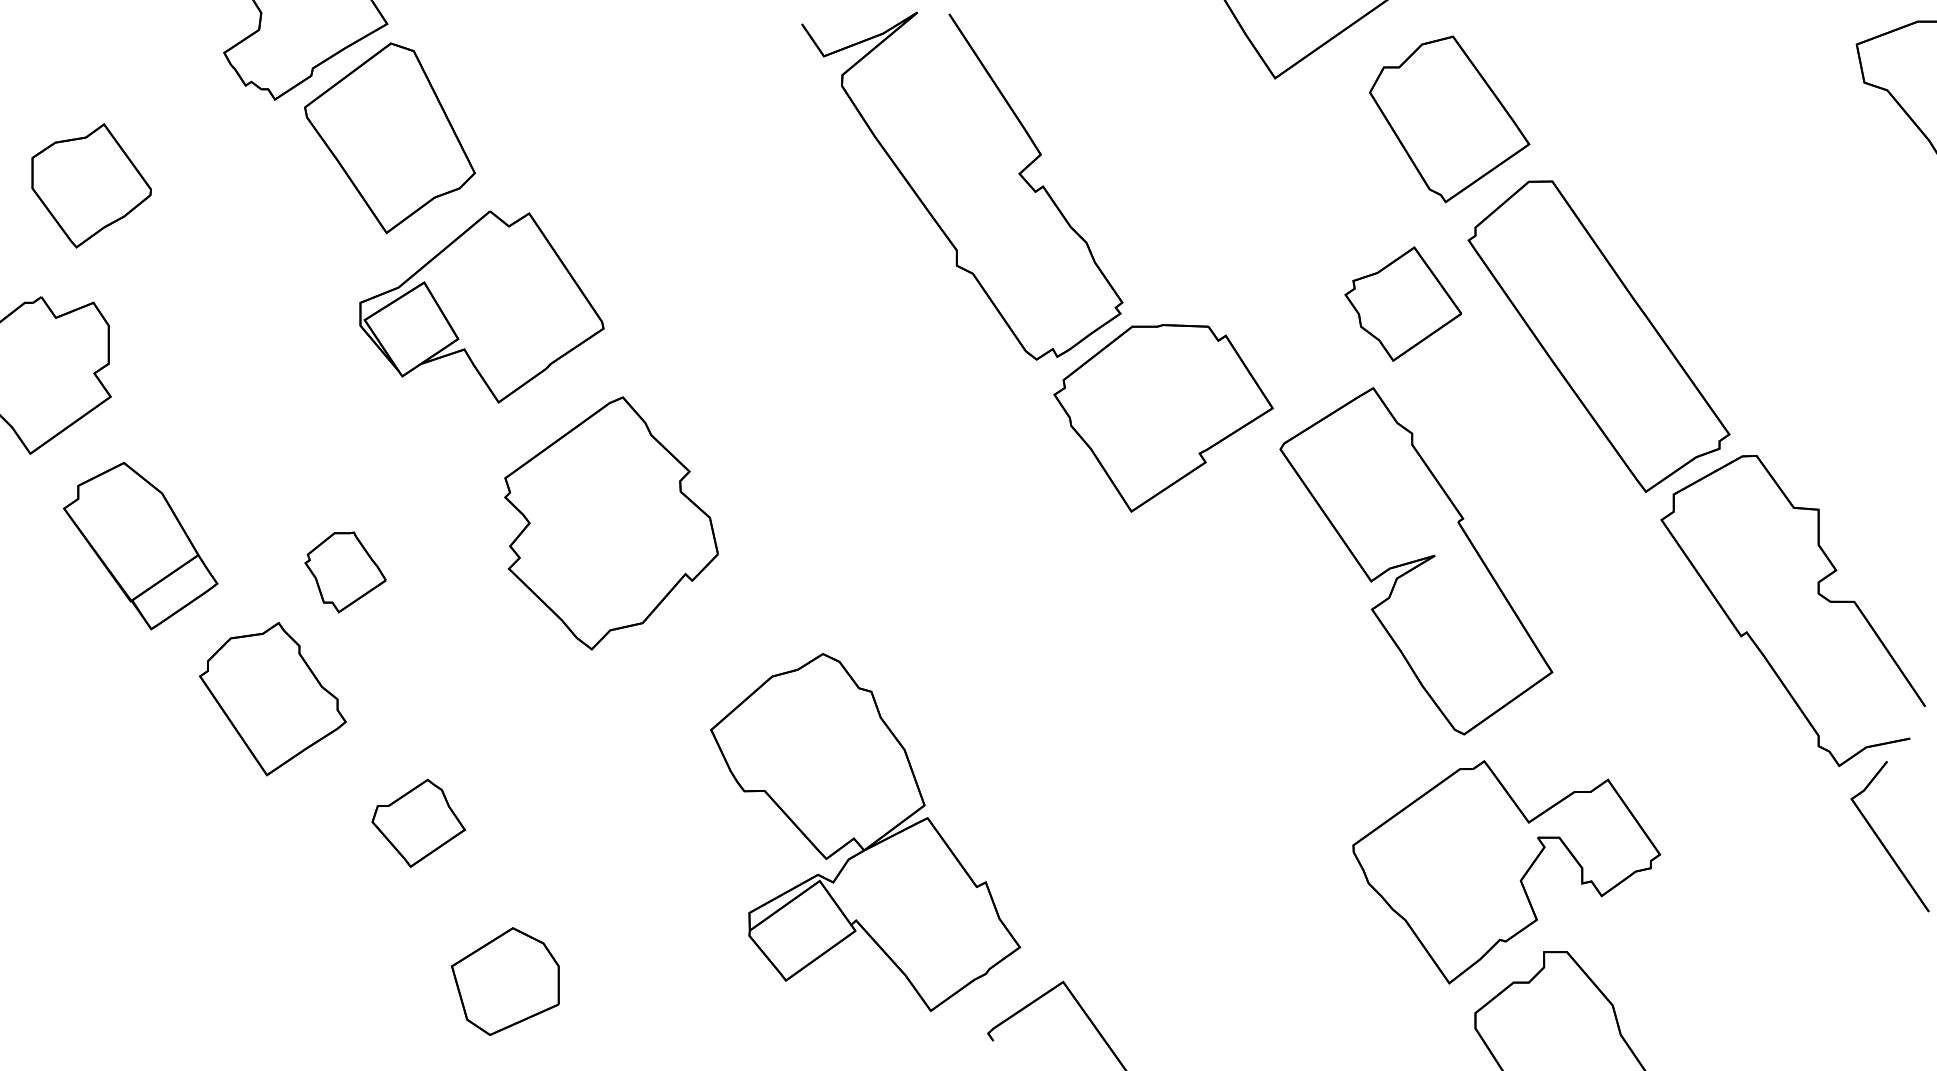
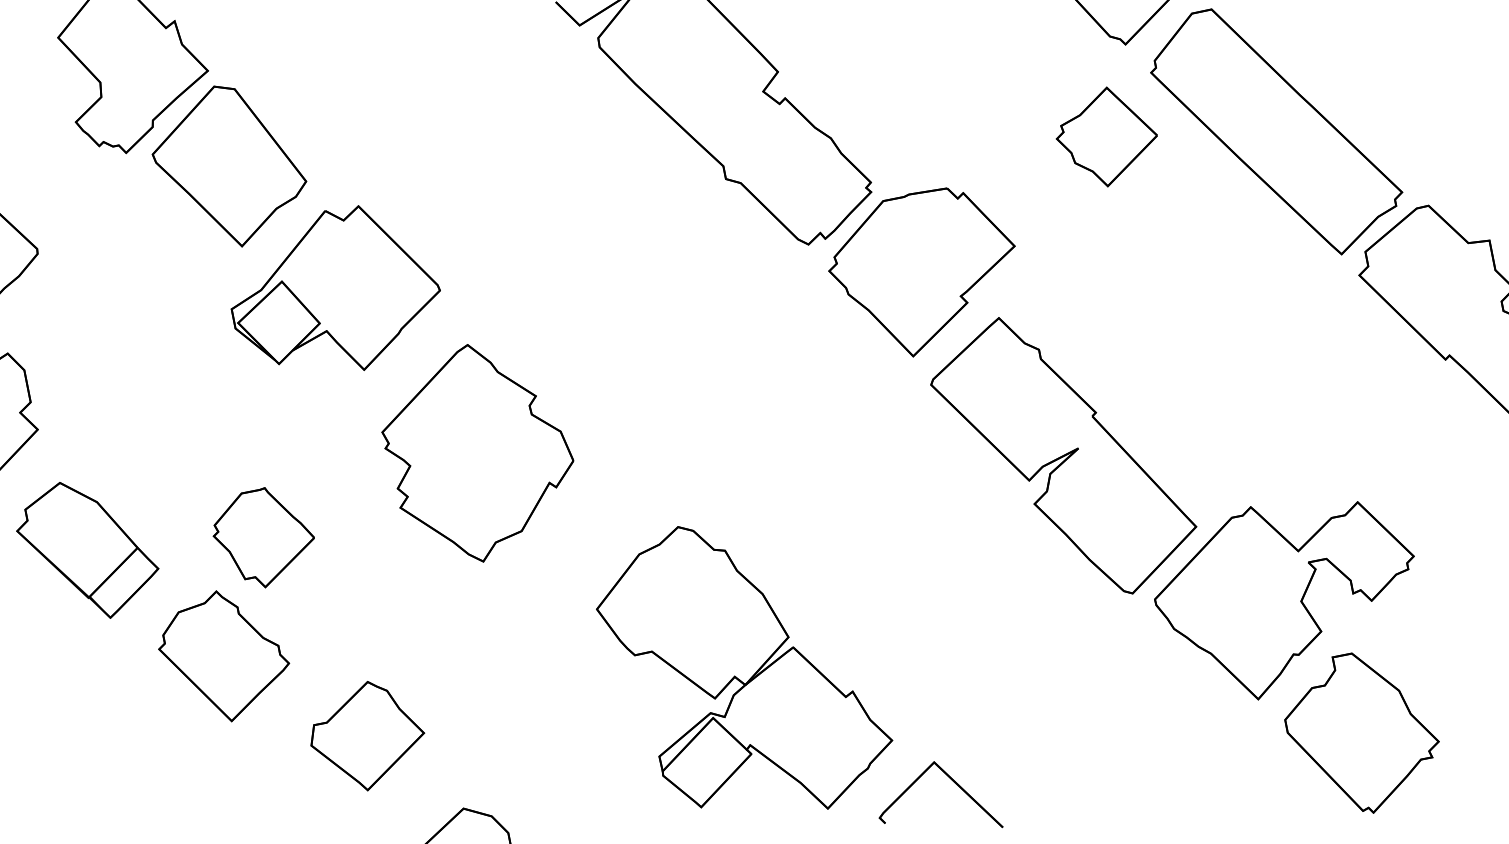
part: (1416, 561) -> (1063, 456), moved
part: (345, 572) -> (263, 538), size x1.43
part: (418, 823) -> (366, 736), size x1.43

